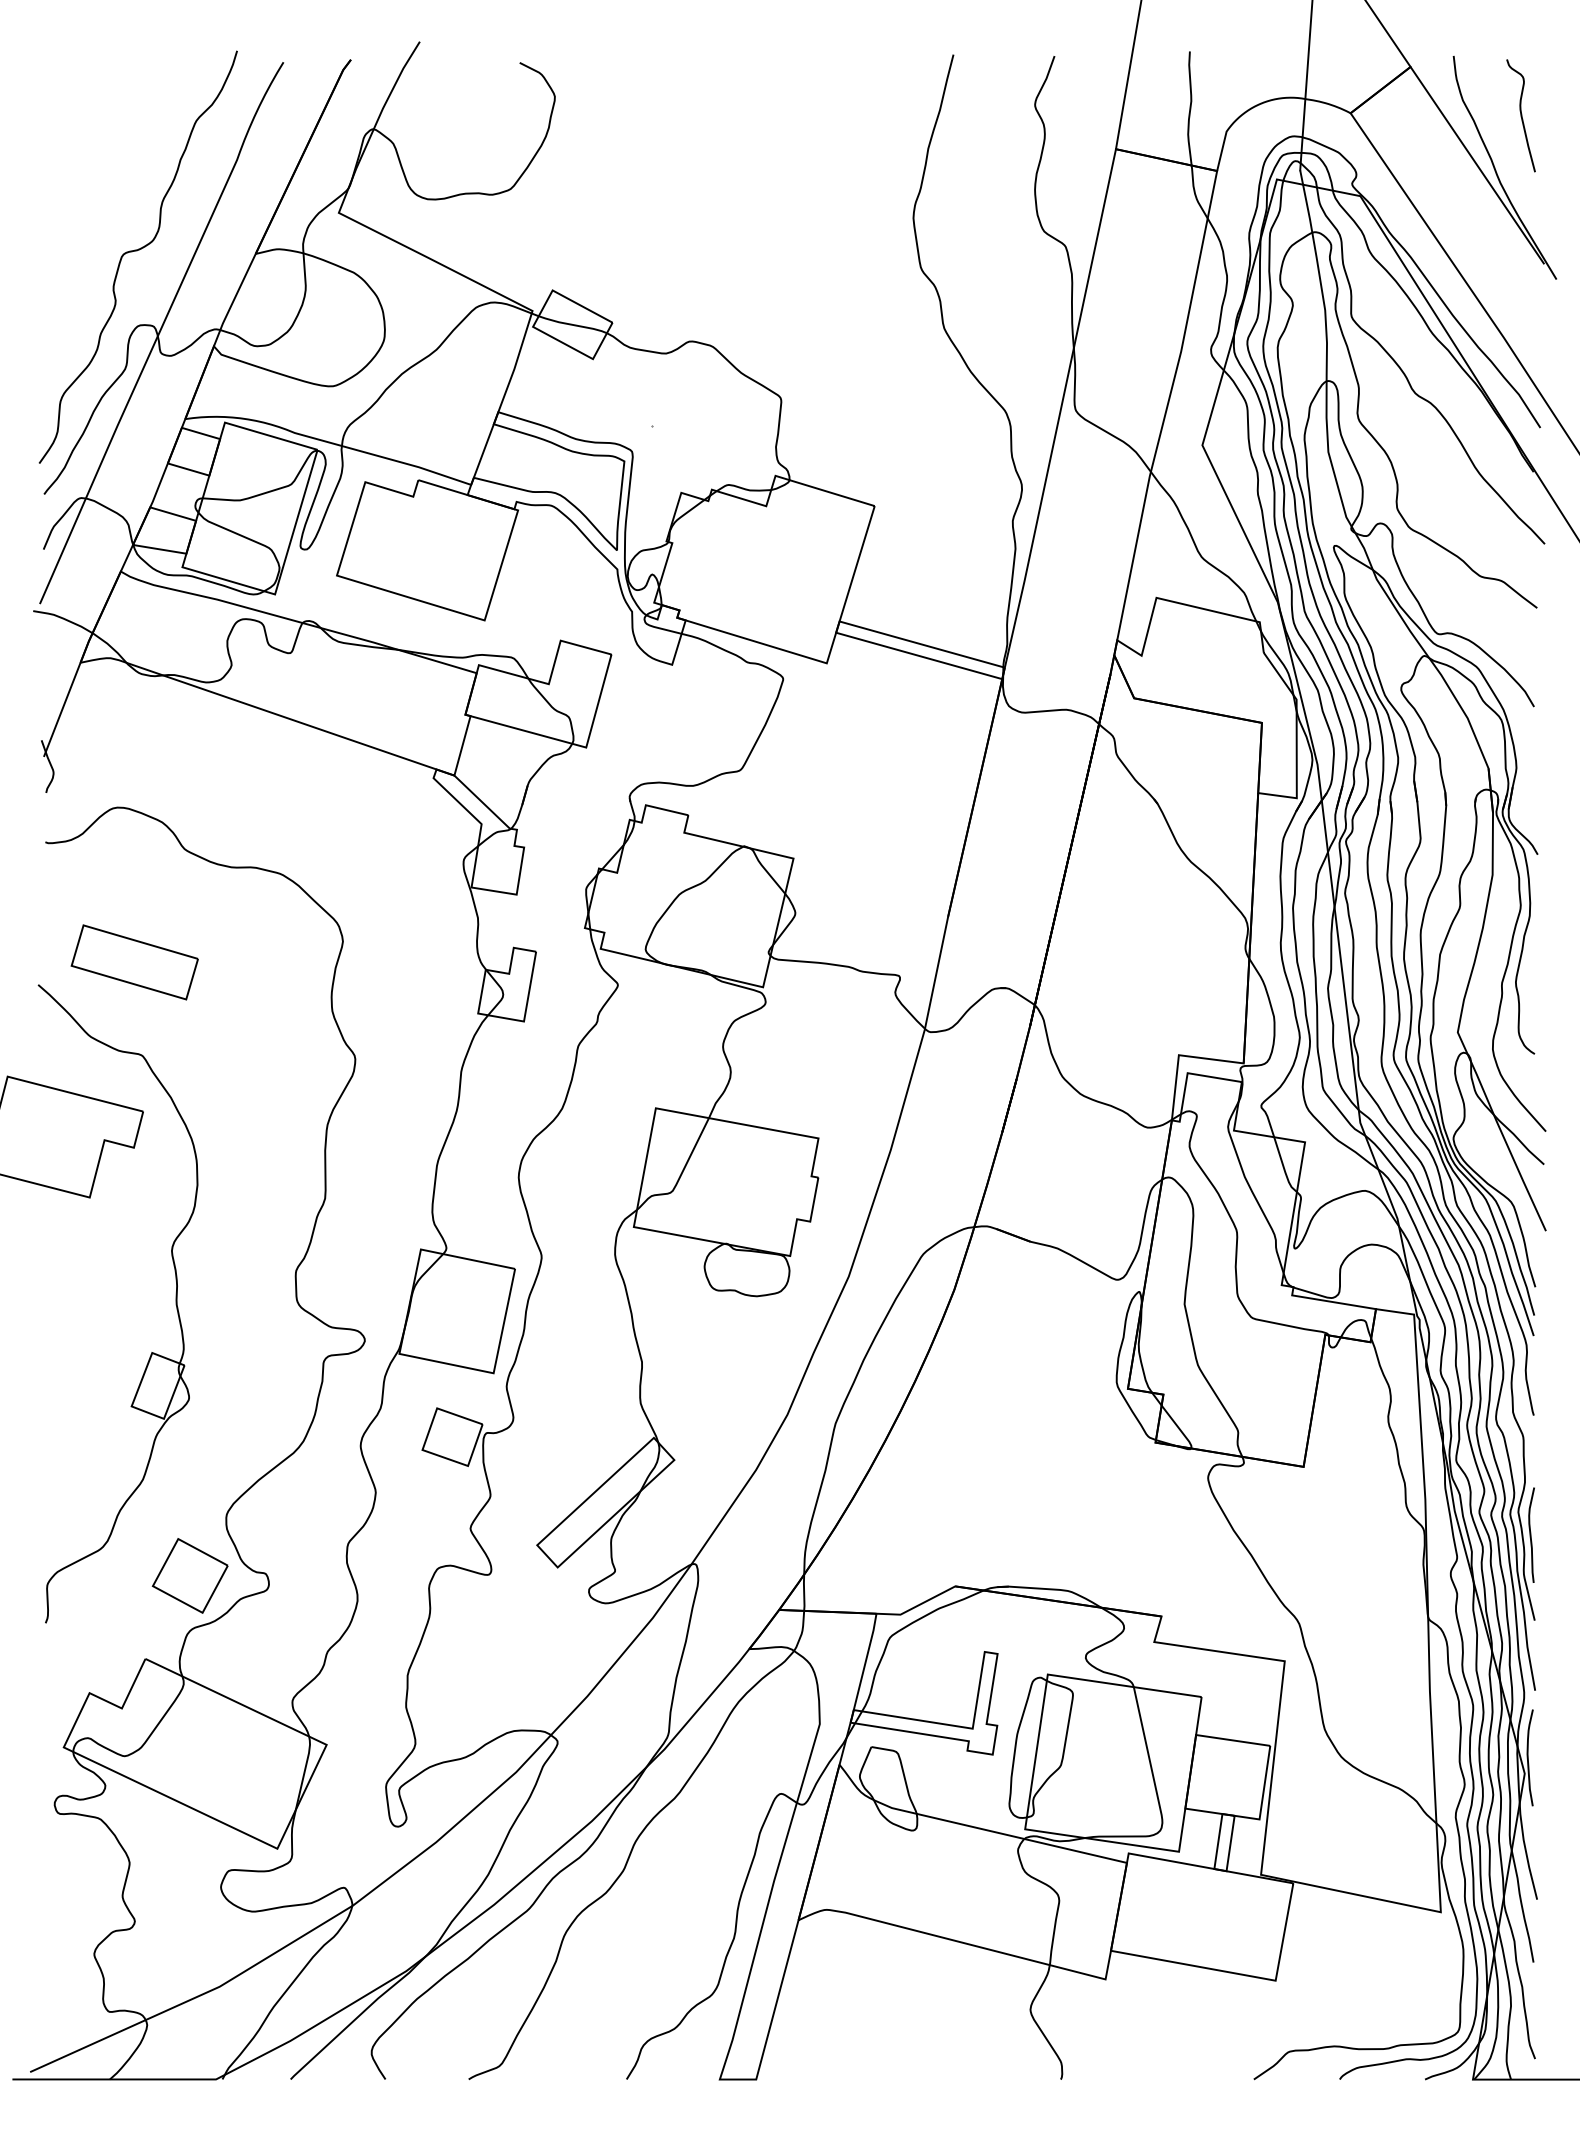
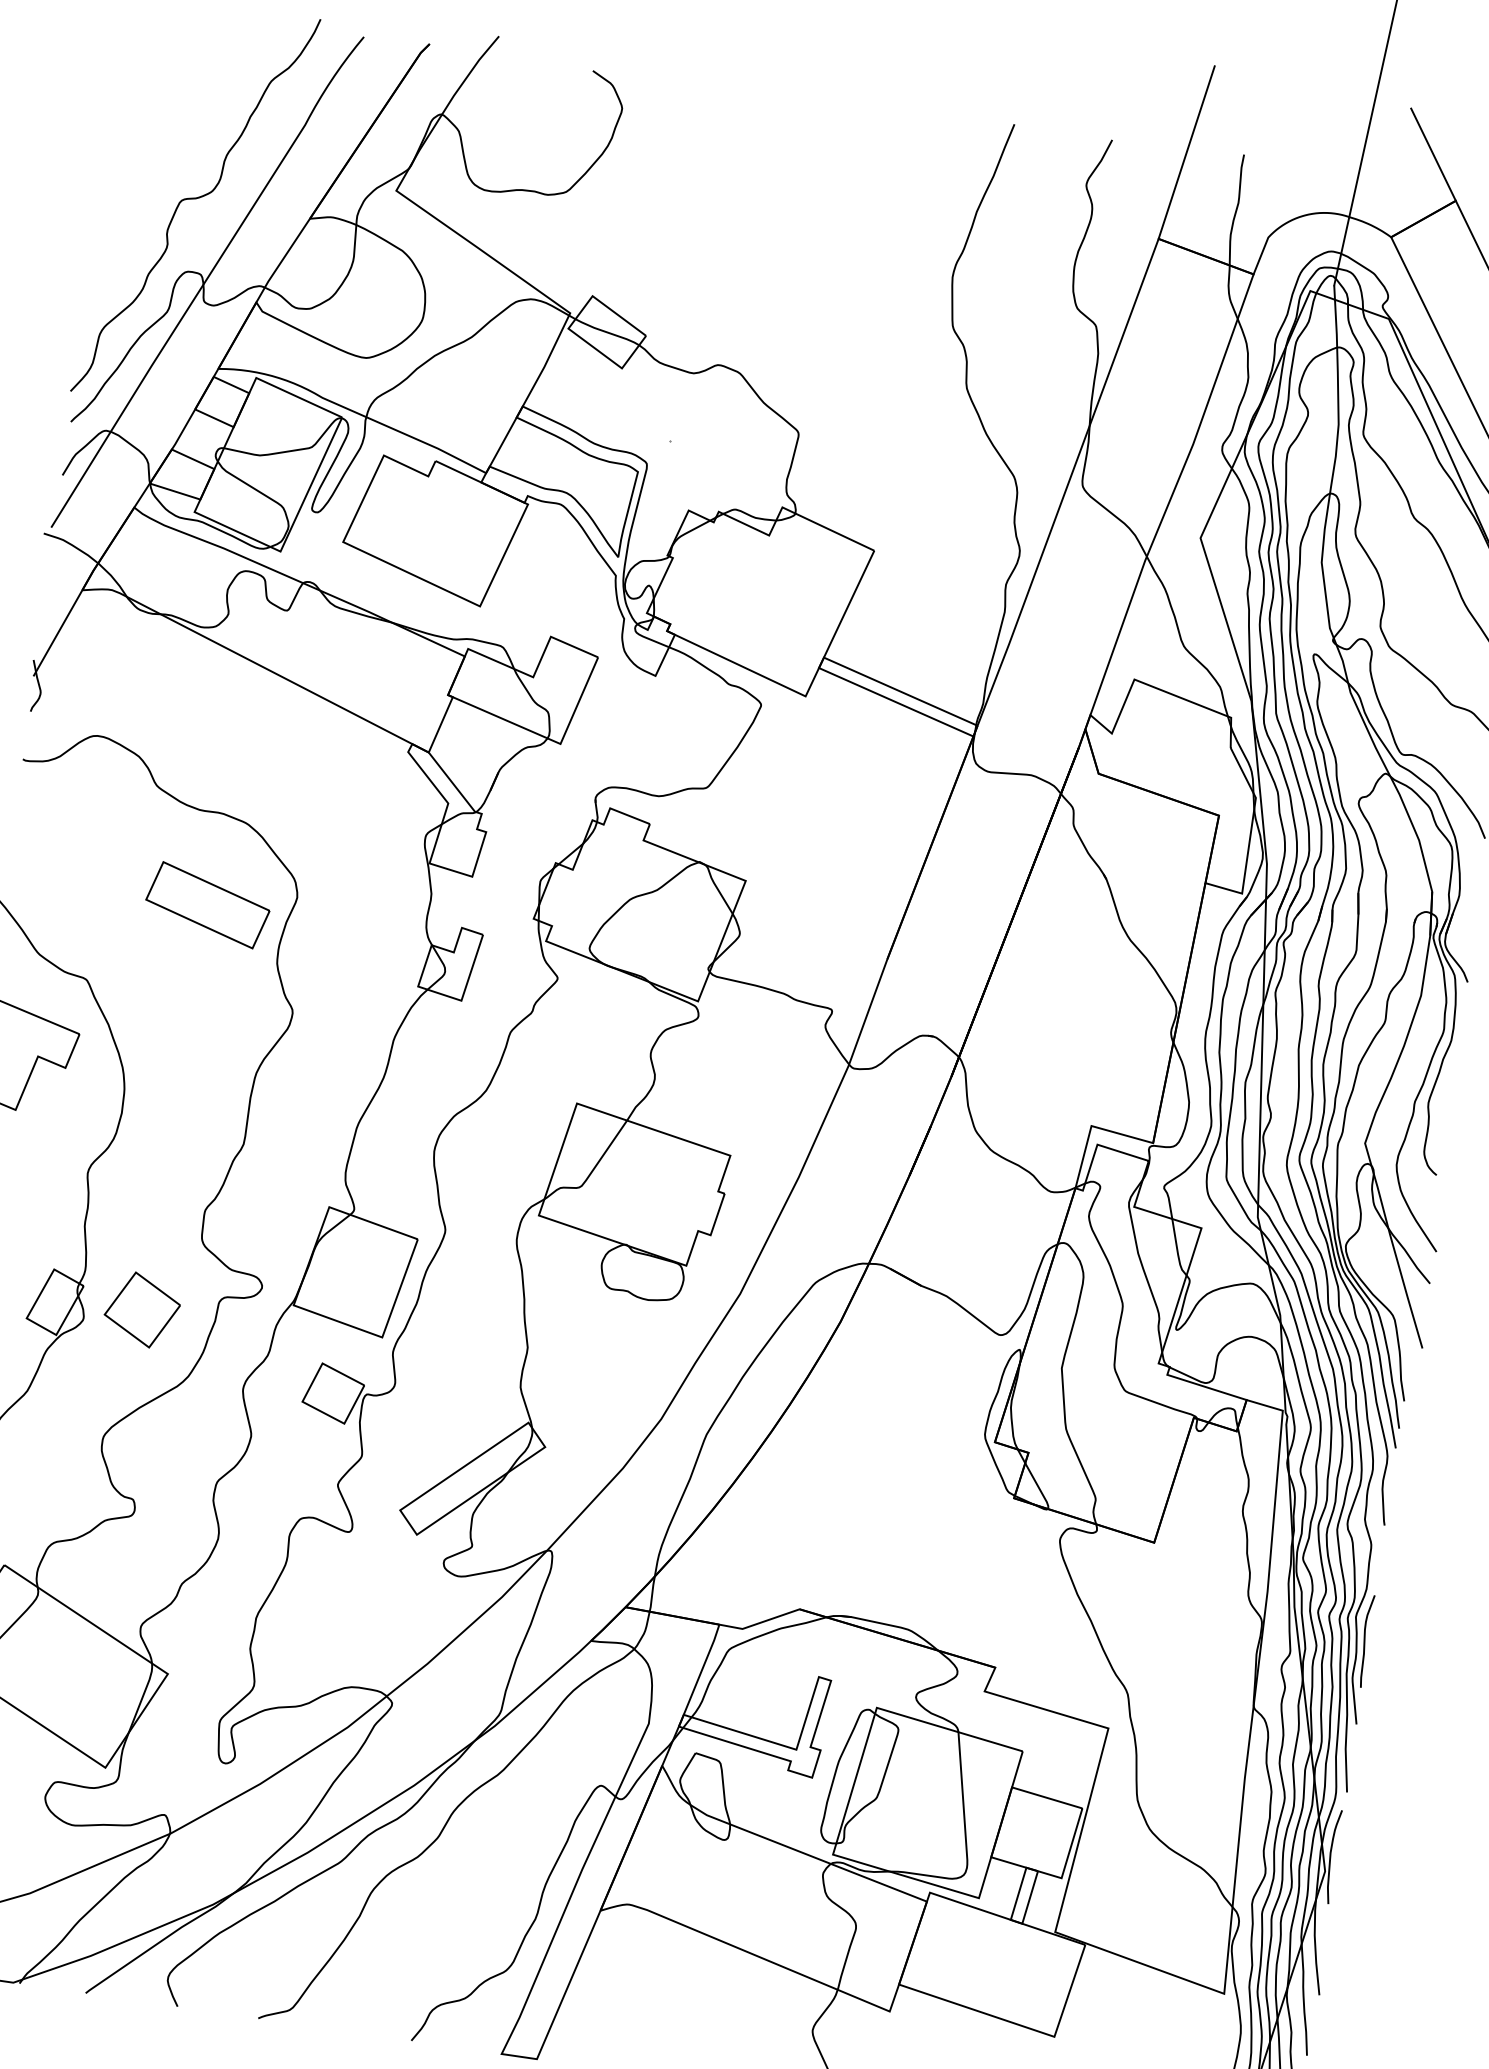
part: (134, 962) -> (207, 905), moved
part: (189, 1575) -> (141, 1309), moved

